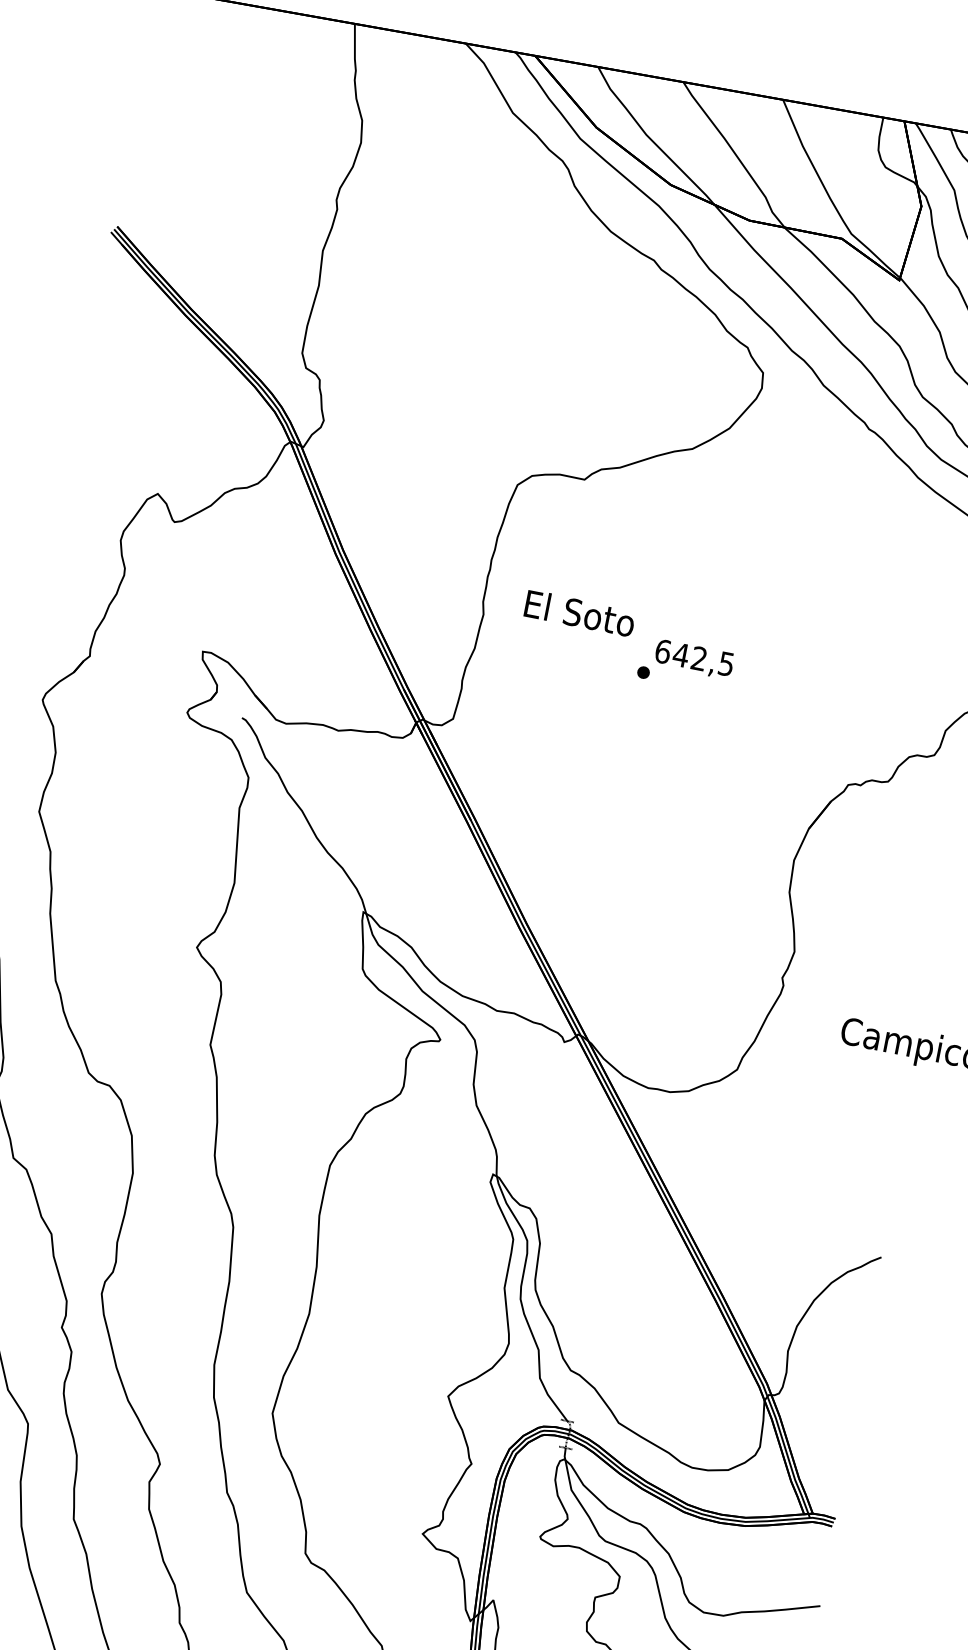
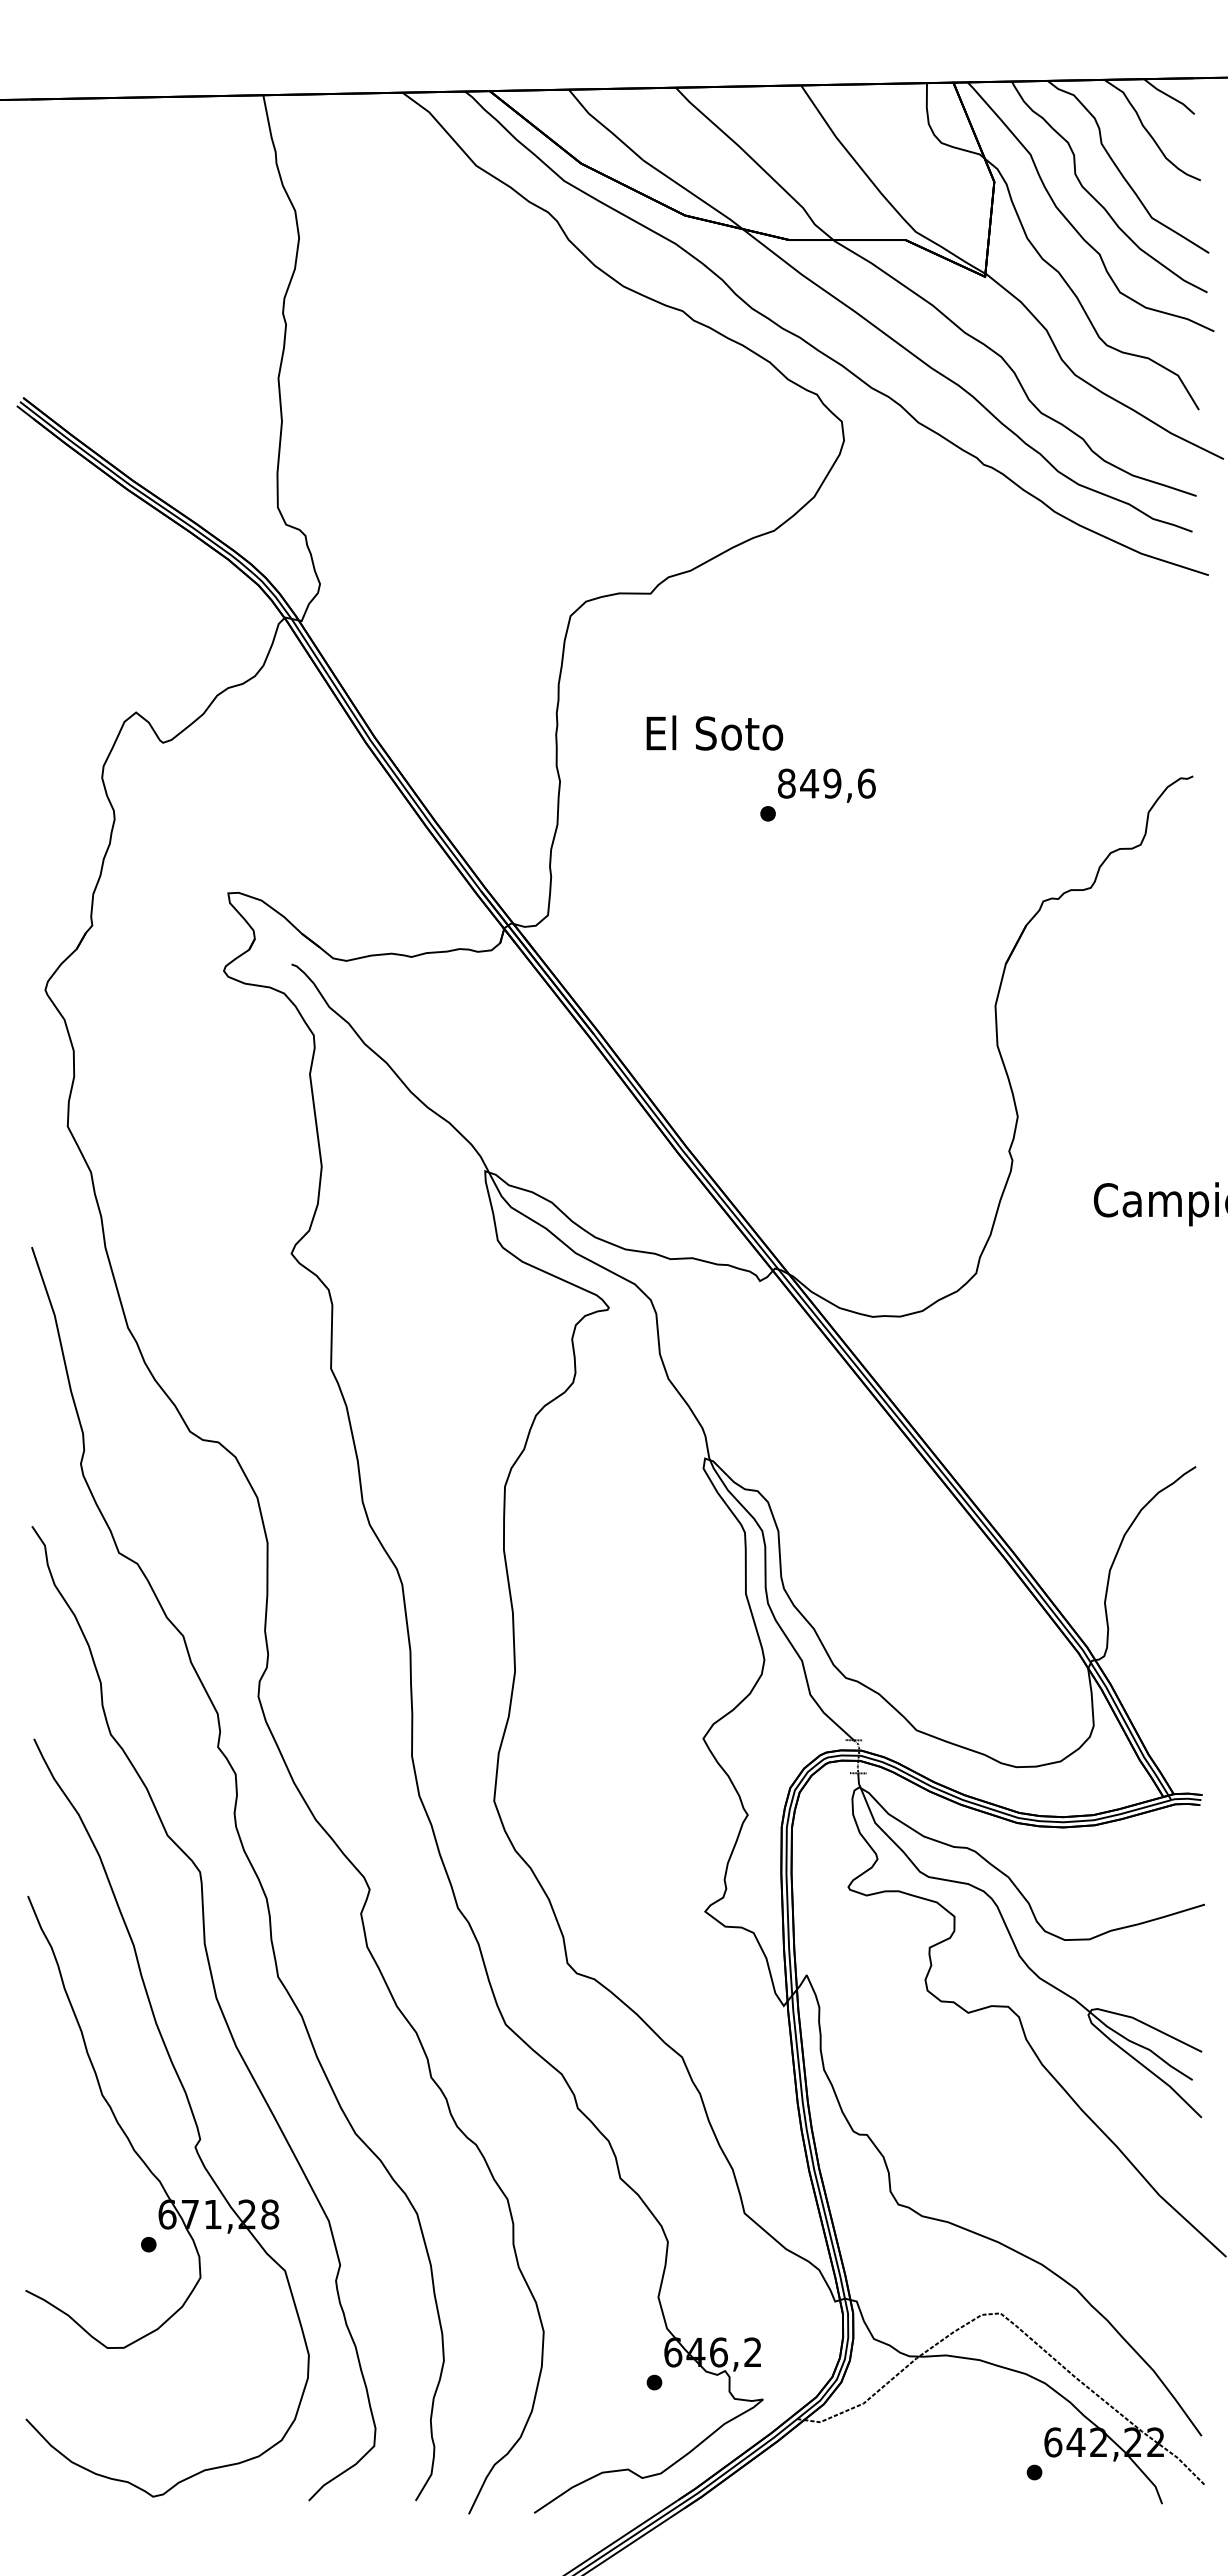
text: (579, 612) -> (714, 732), moved
text: (694, 657) -> (826, 783), 642,5 -> 849,6

